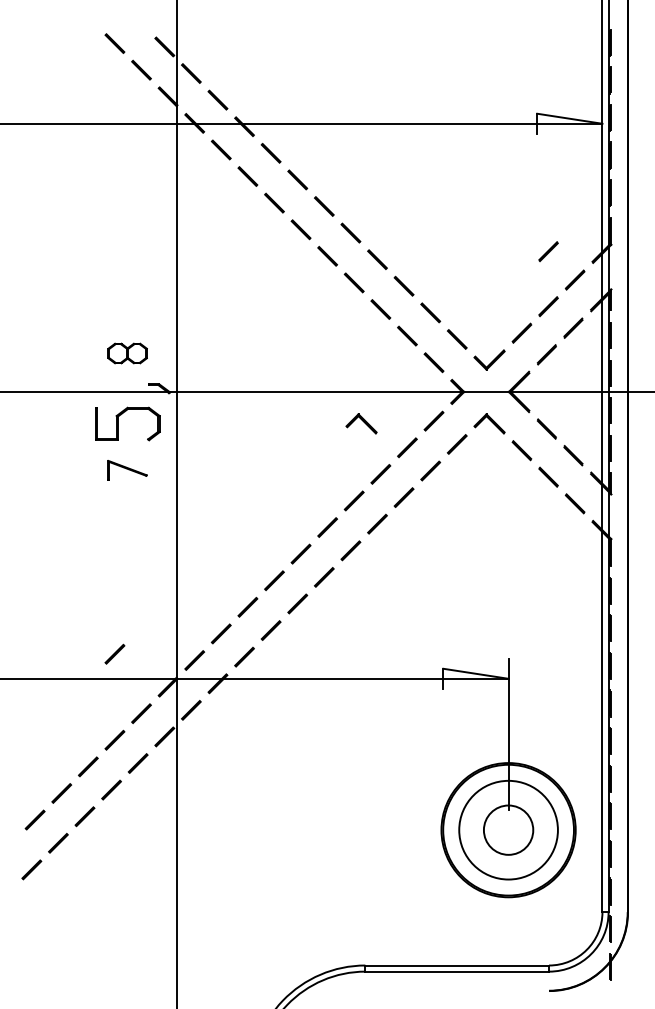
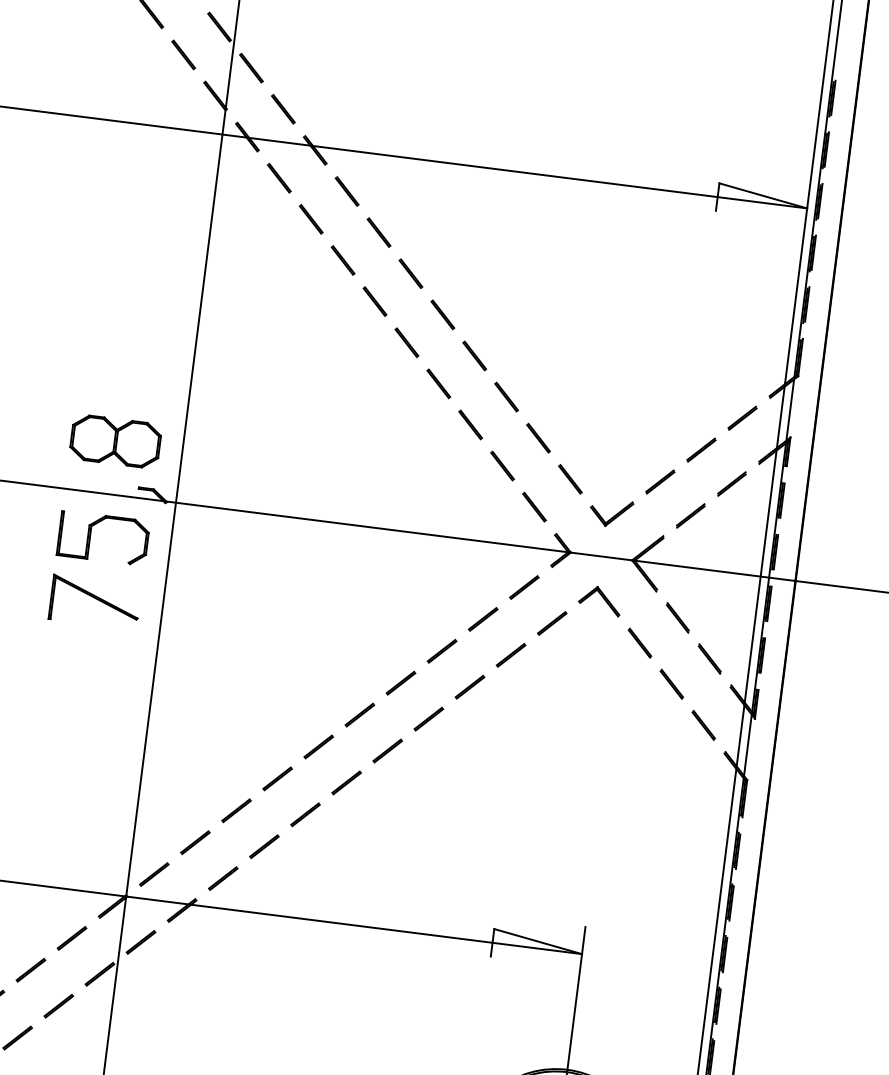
line: (548, 251) -> (710, 374), removed
part: (127, 353) -> (115, 441), size x1.67
part: (361, 423) -> (424, 578), removed
part: (127, 470) -> (94, 602), size x1.67
line: (114, 653) -> (45, 851), removed

